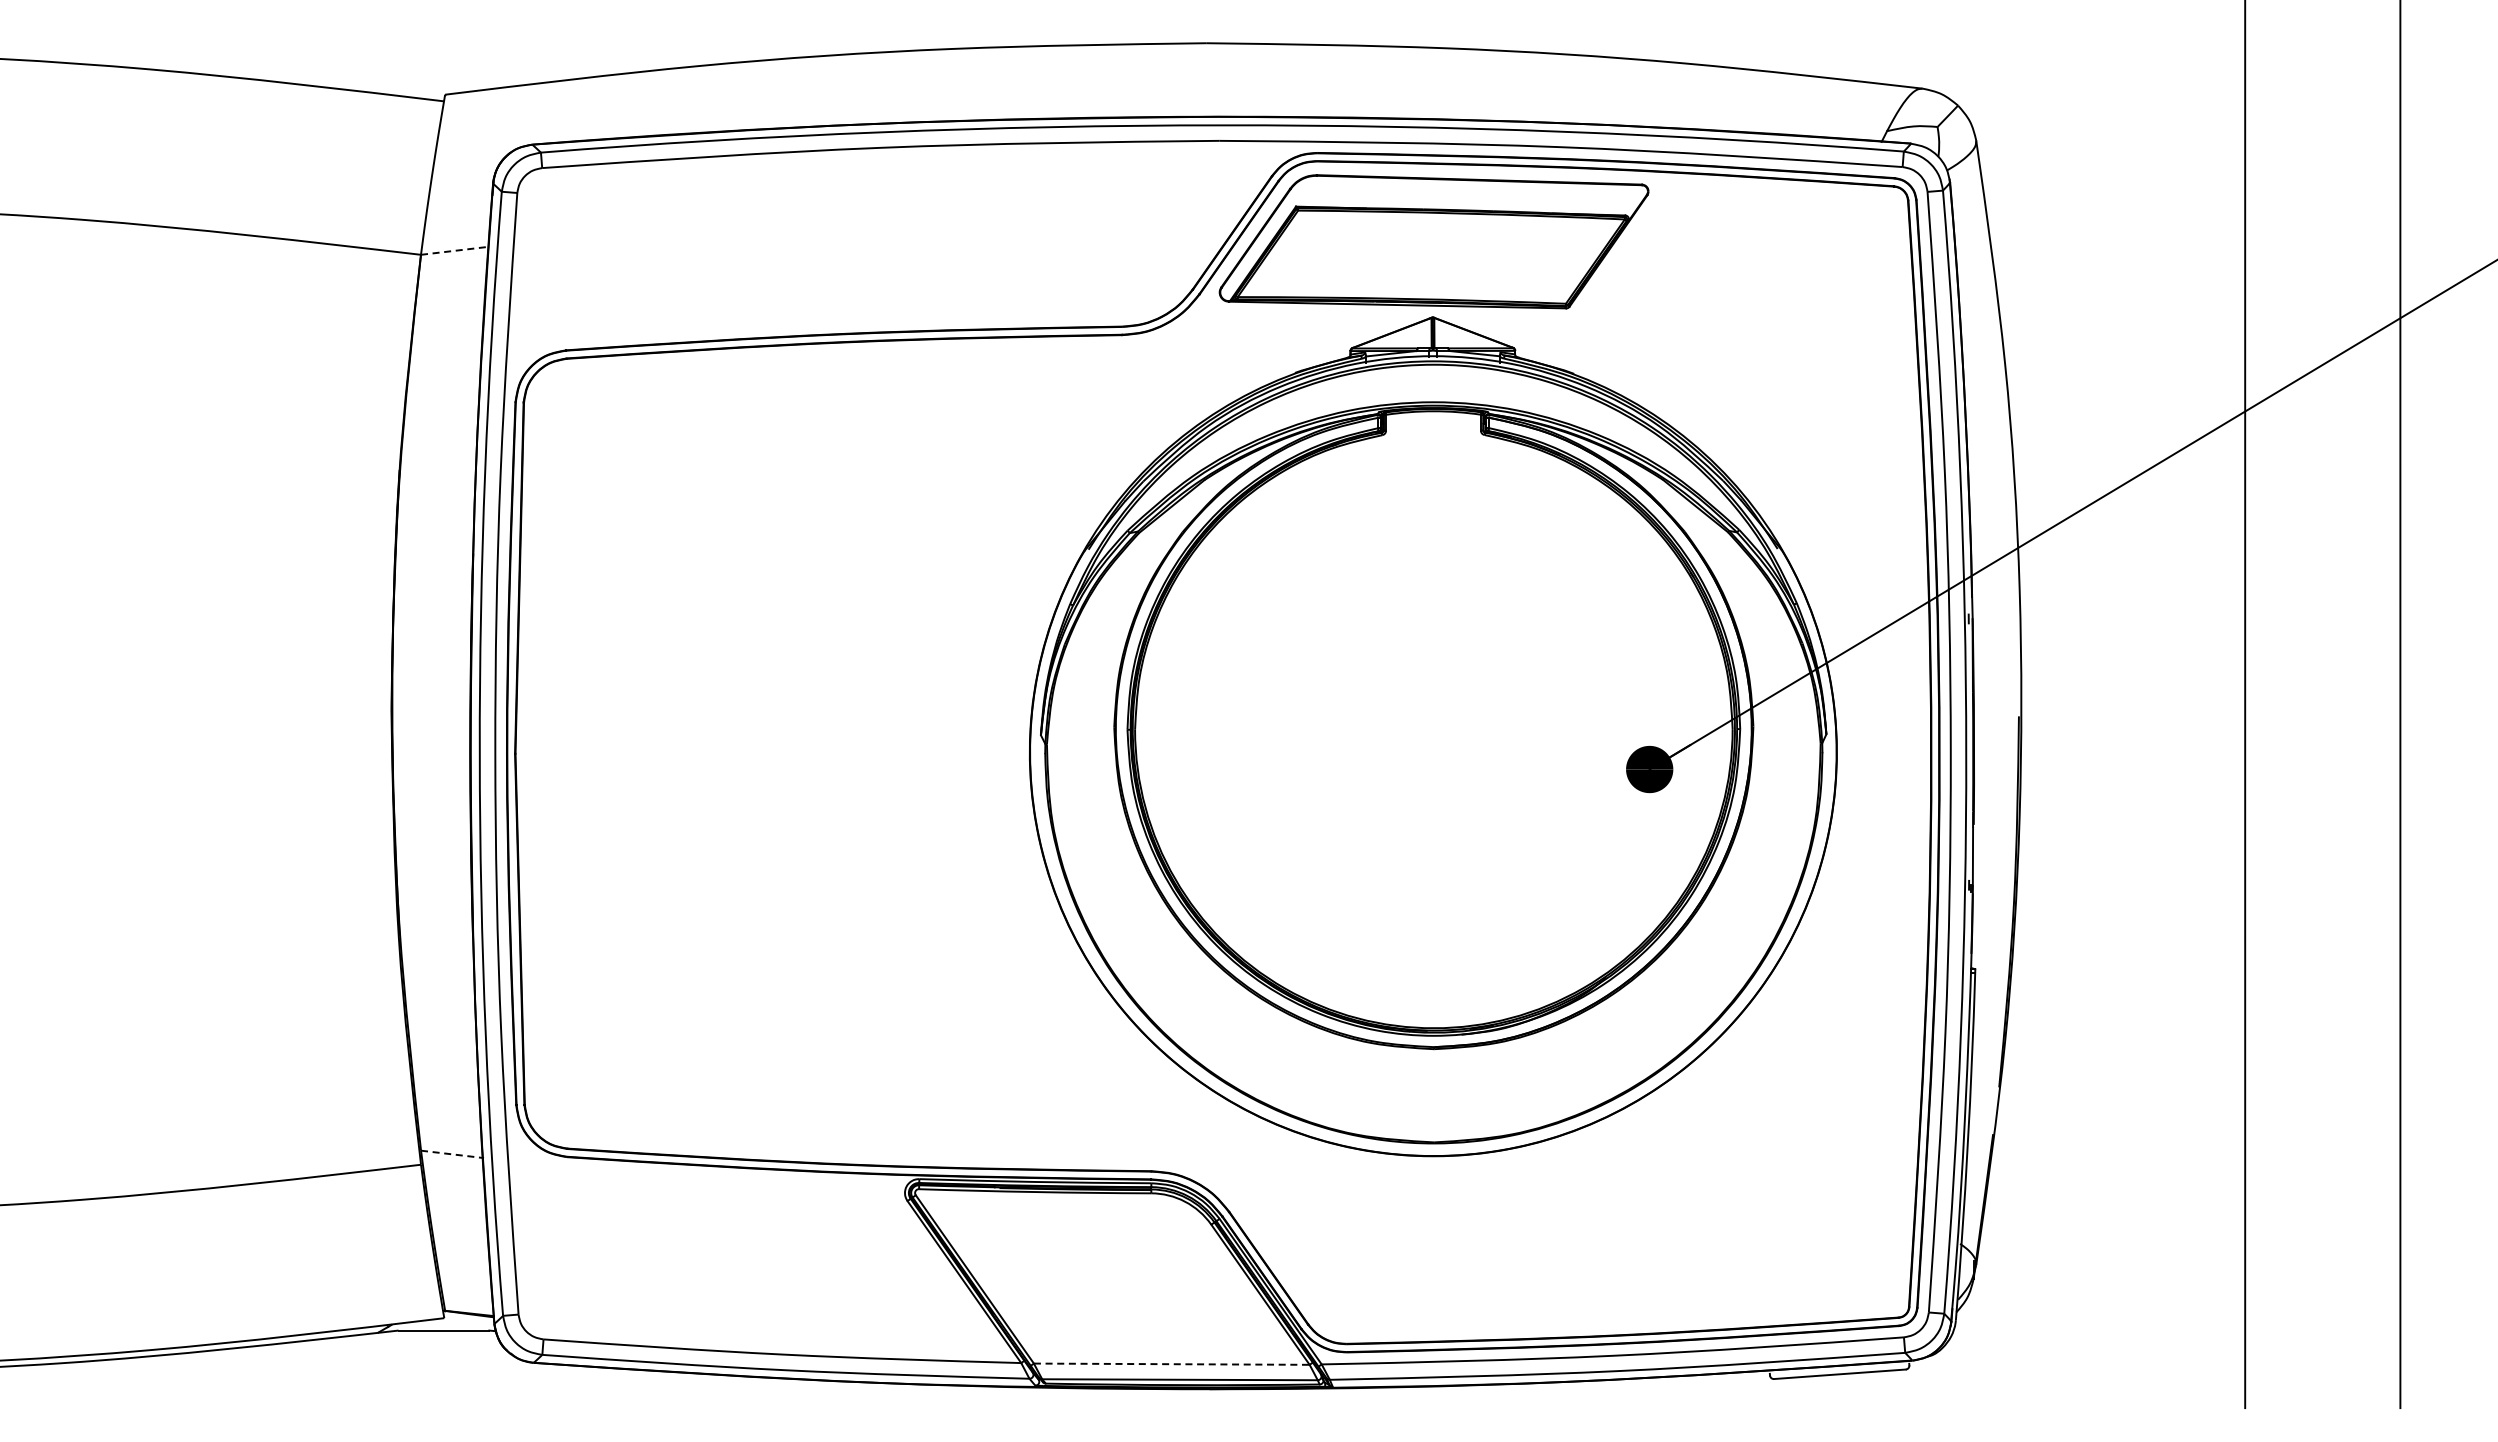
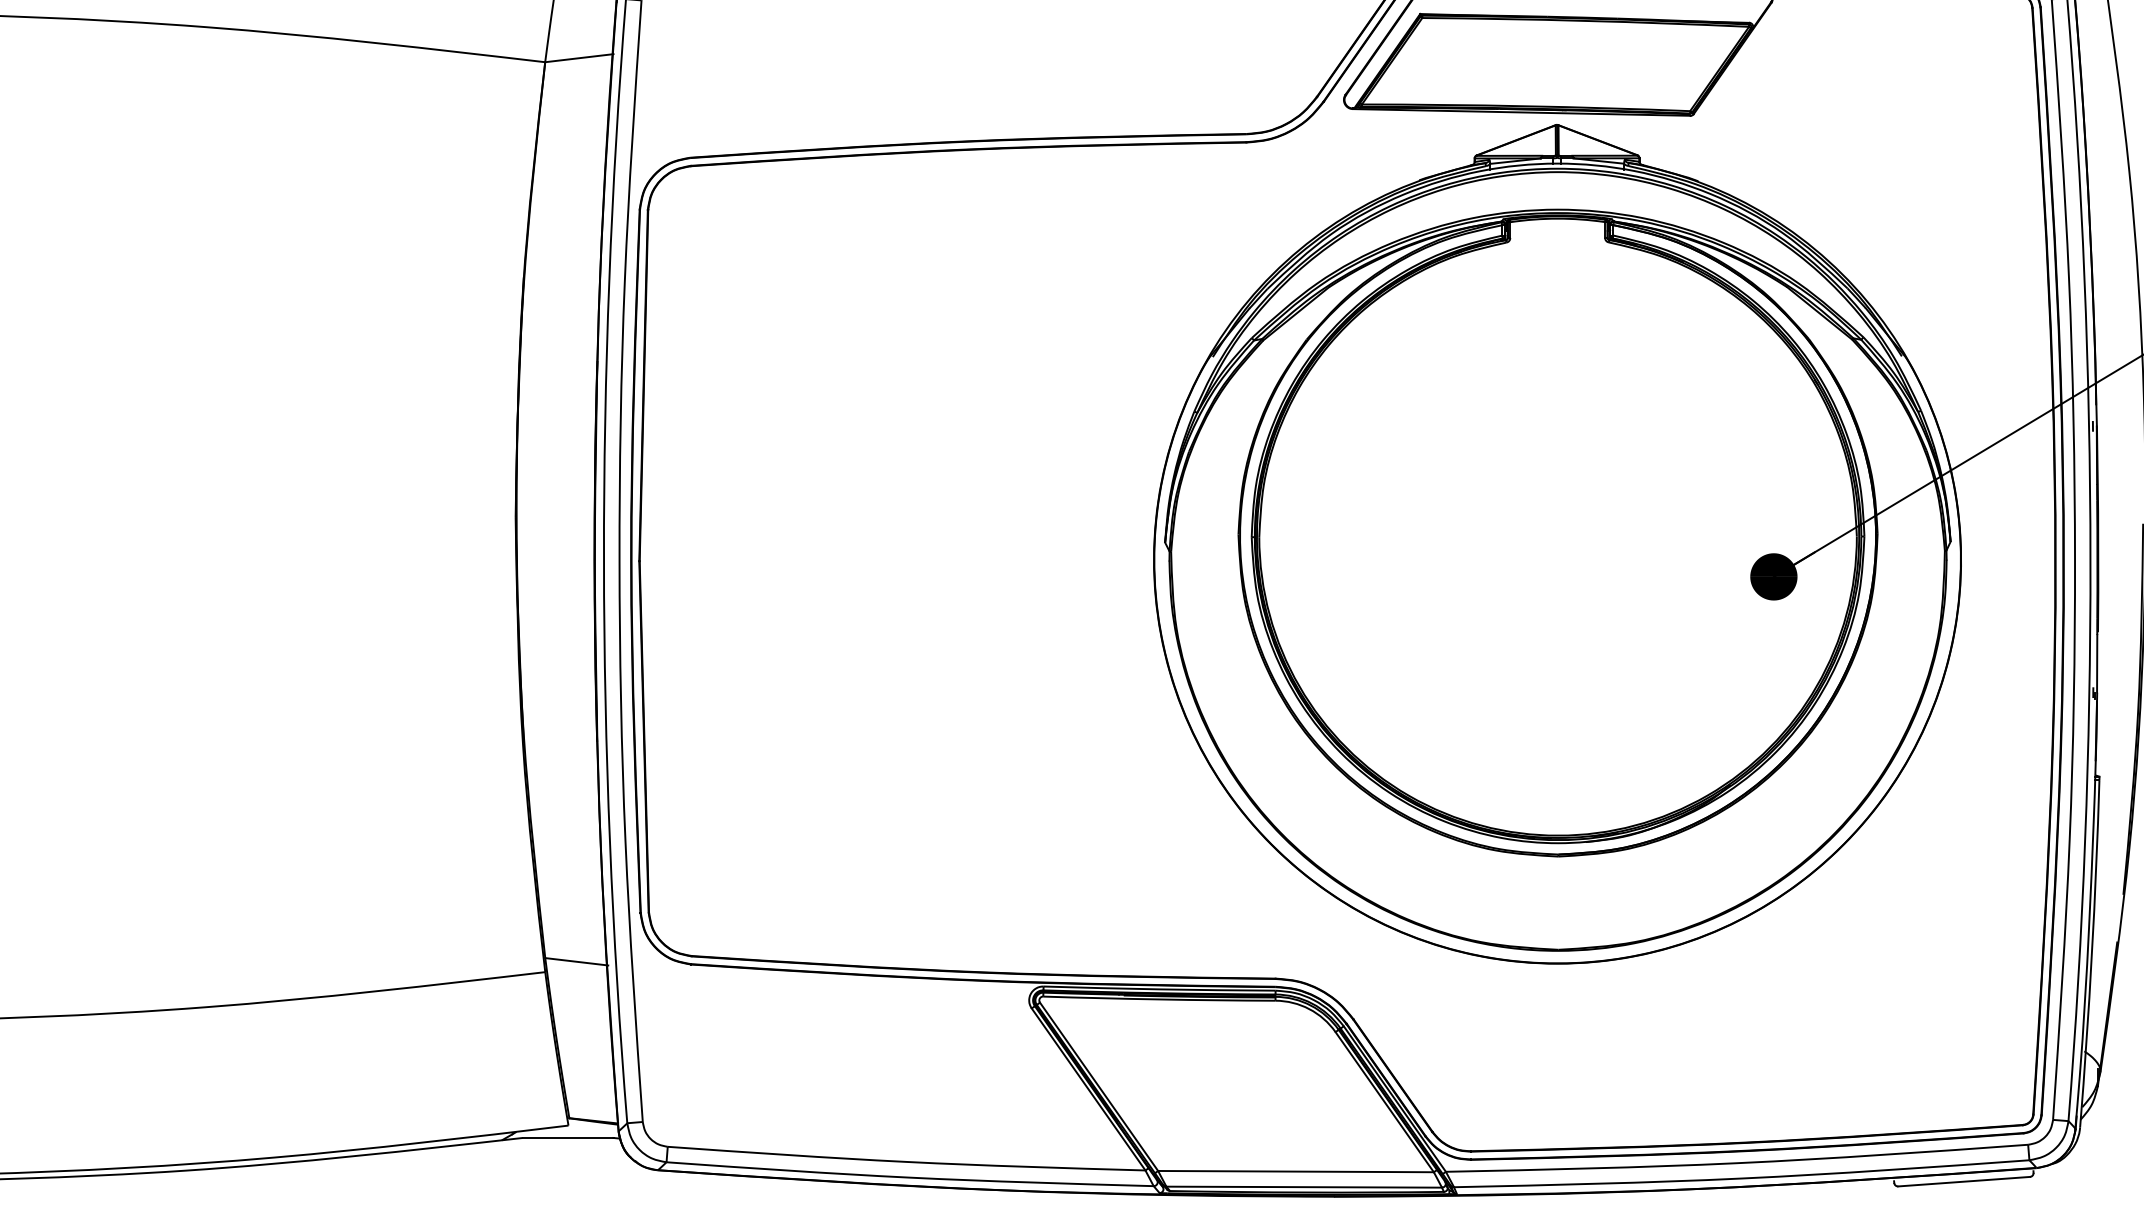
line: (455, 250) -> (579, 57), dashed -> solid
line: (452, 1154) -> (576, 961), dashed -> solid
line: (1171, 1364) -> (1295, 1171), dashed -> solid

